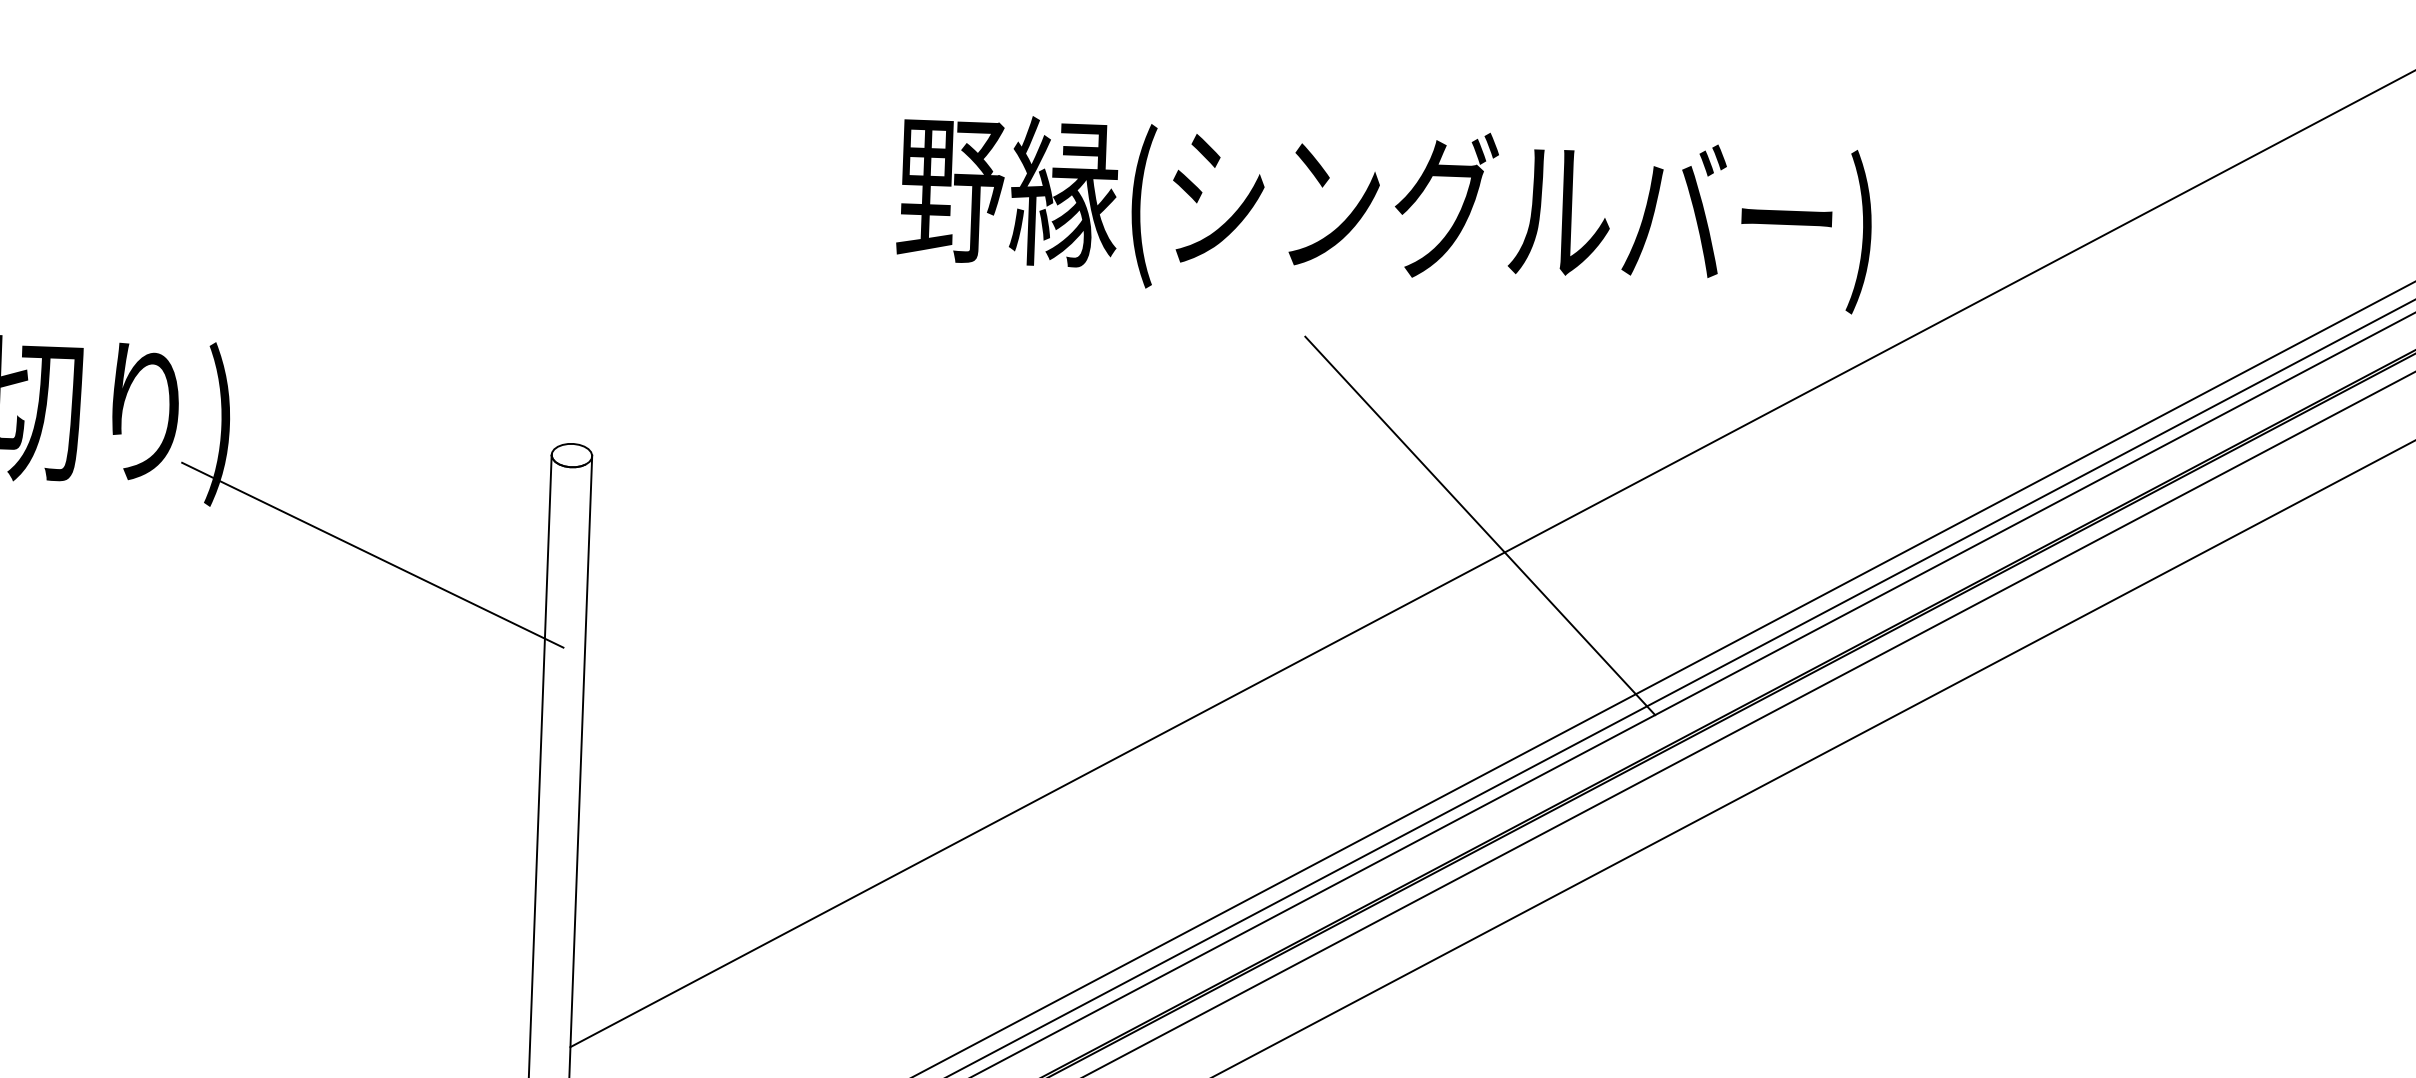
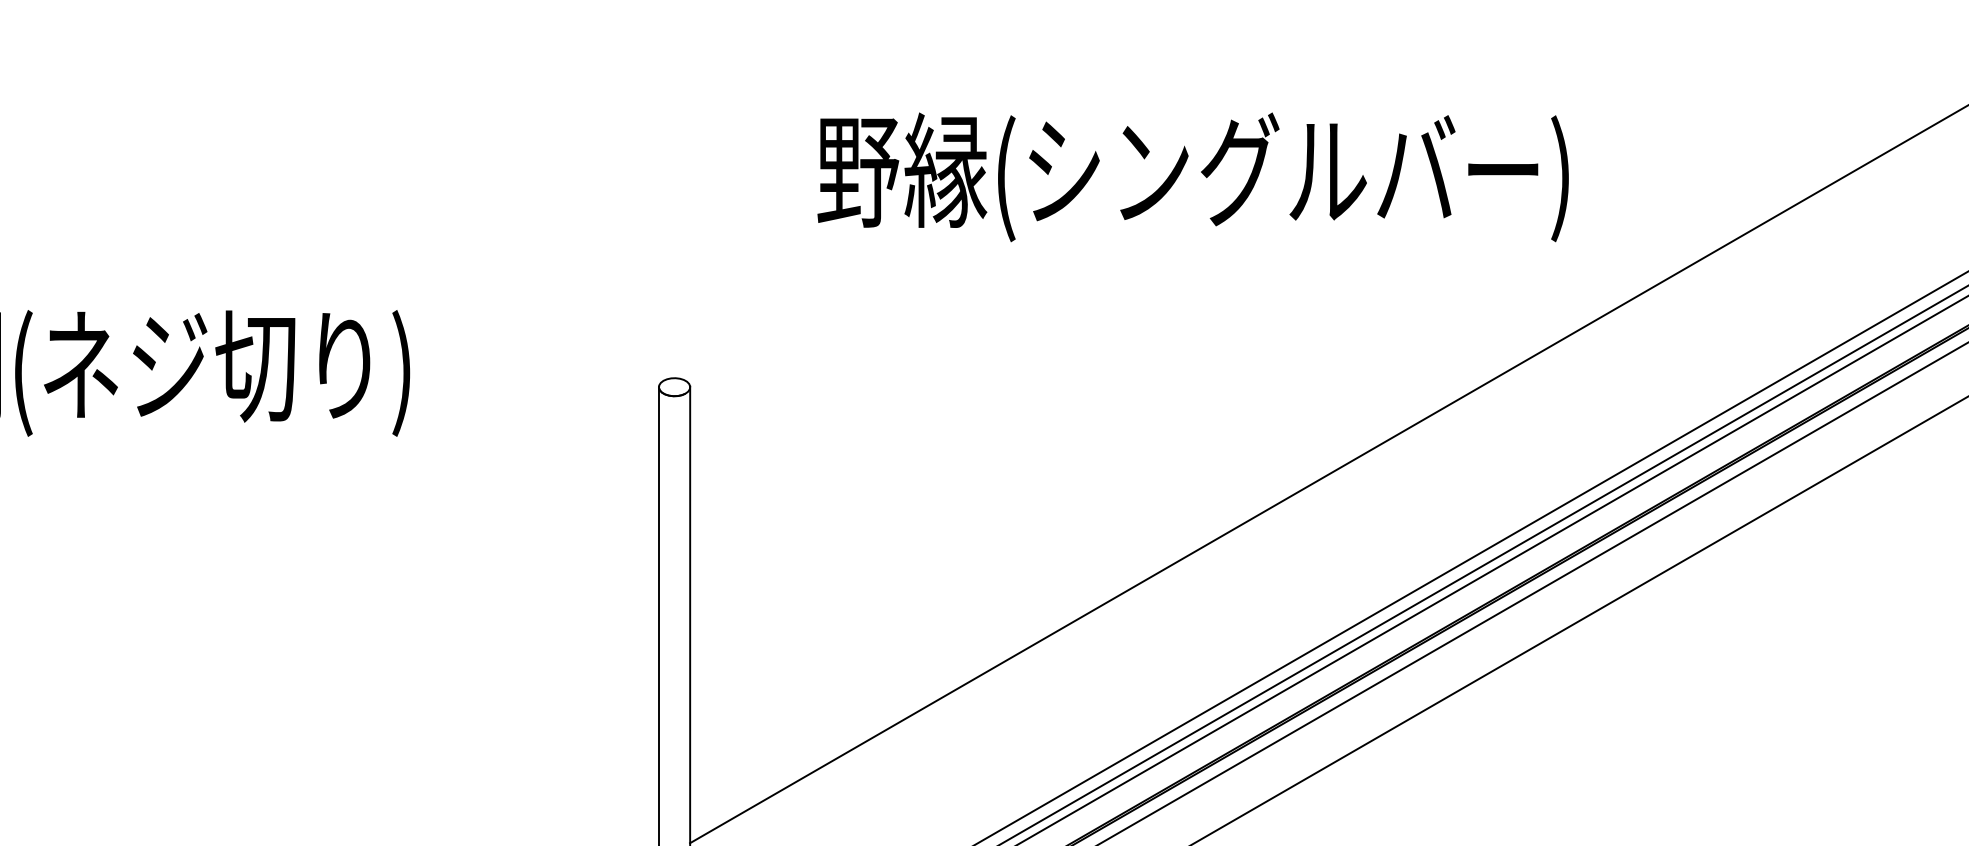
text: (1383, 213) -> (1192, 177), moved
line: (1480, 525) -> (1376, 415), removed
line: (372, 555) -> (523, 469), removed

